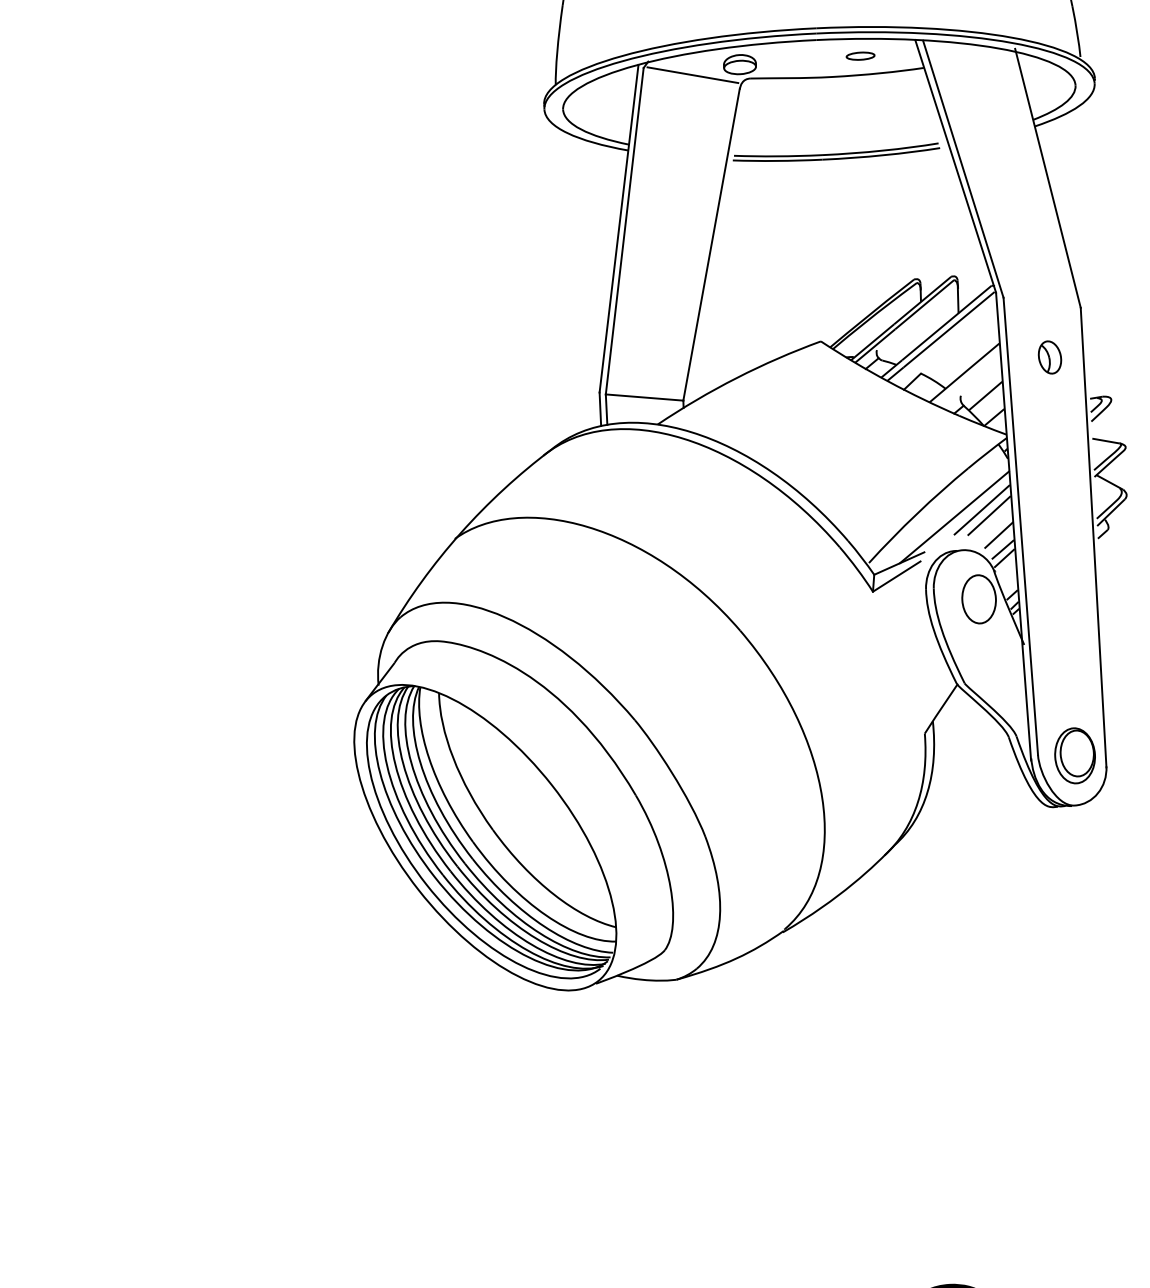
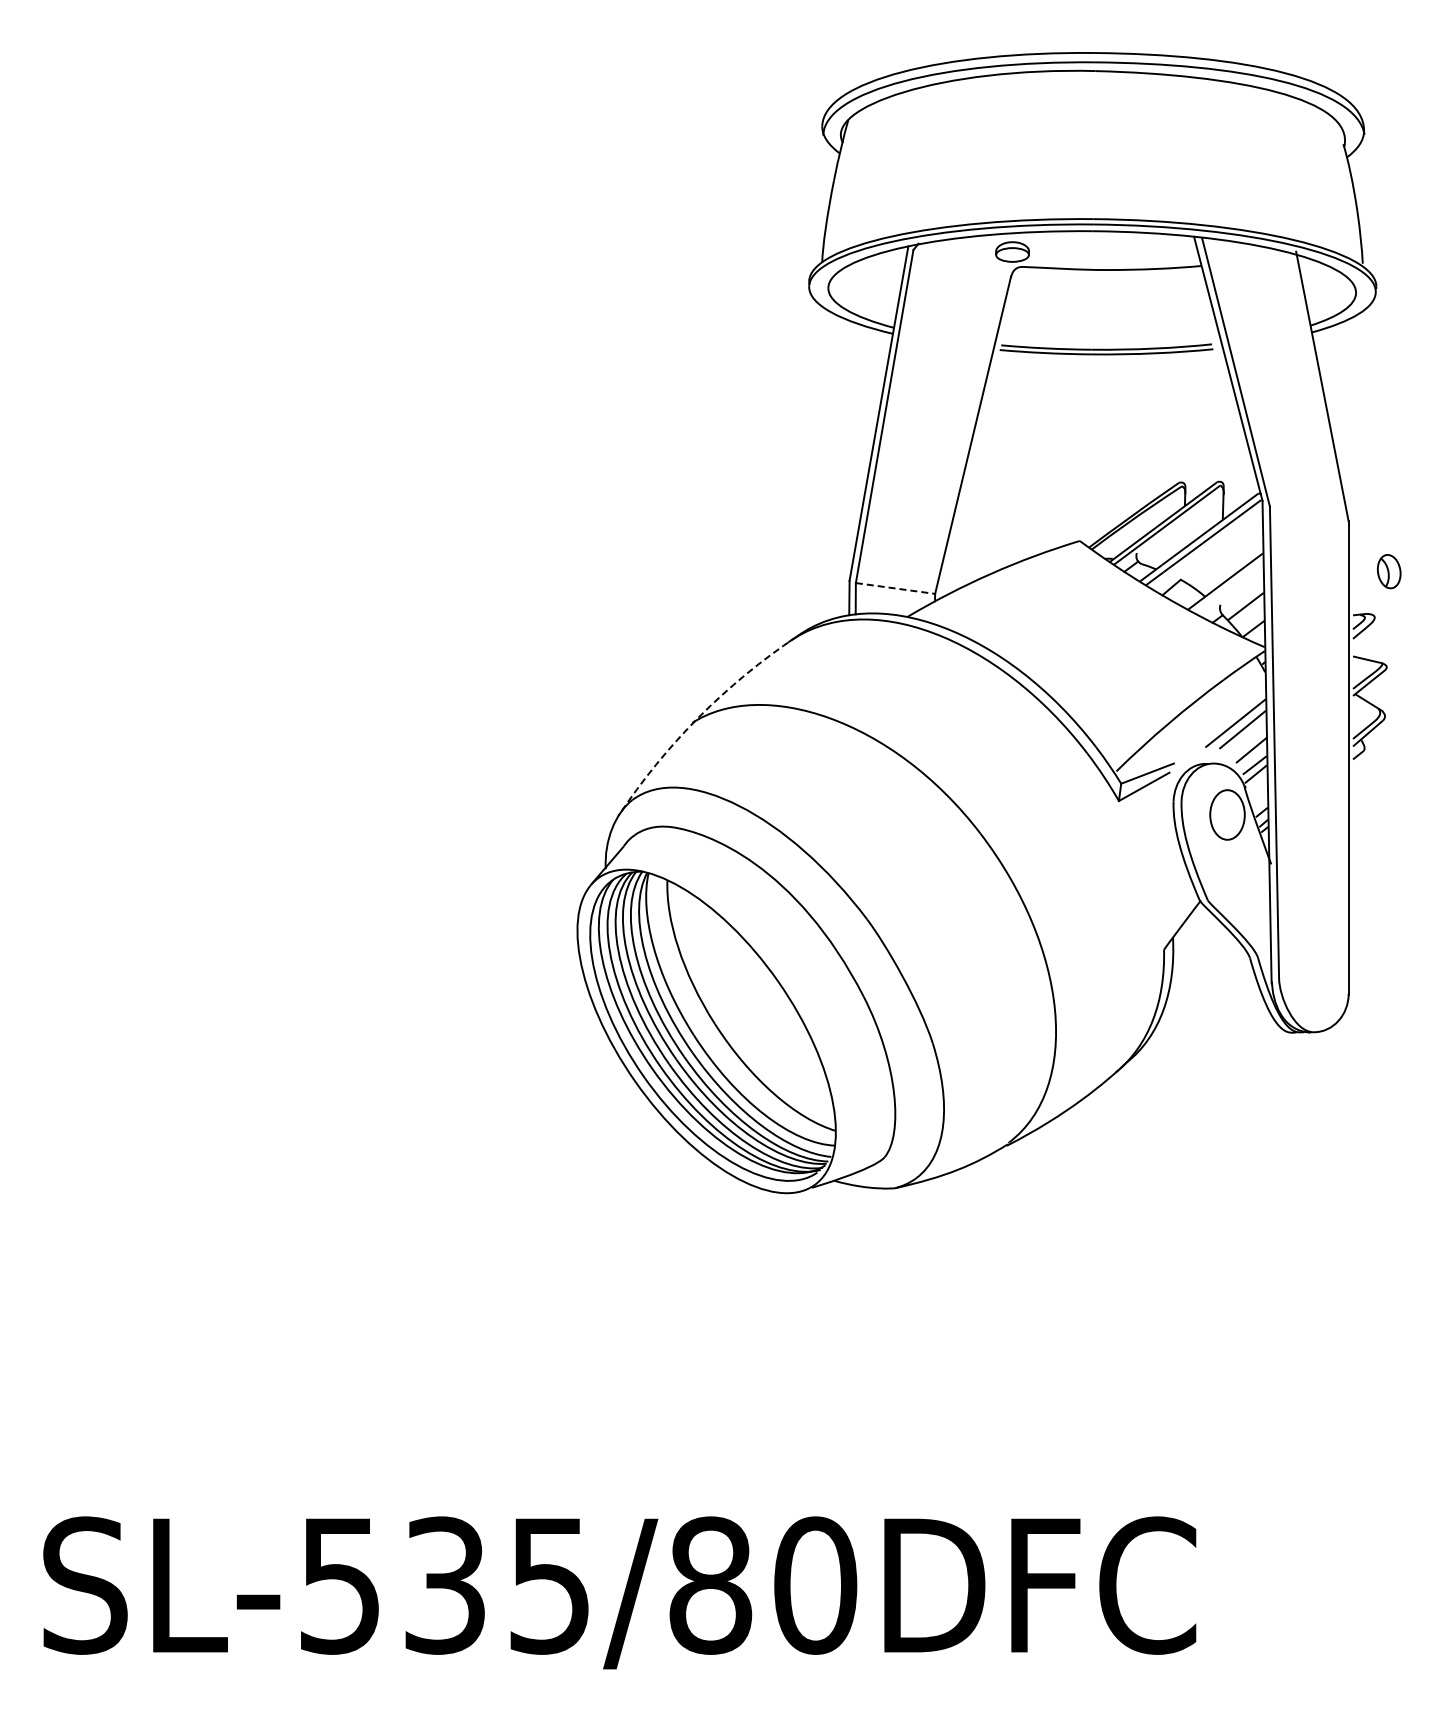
part: (860, 55) -> (1136, 249), removed
line: (692, 74) -> (963, 259), removed
part: (1050, 357) -> (1389, 571), moved
line: (645, 397) -> (896, 588), solid -> dashed
line: (954, 517) -> (1206, 729), removed
arc: (460, 533) -> (698, 717), solid -> dashed
part: (1074, 756) -> (1316, 981), removed

